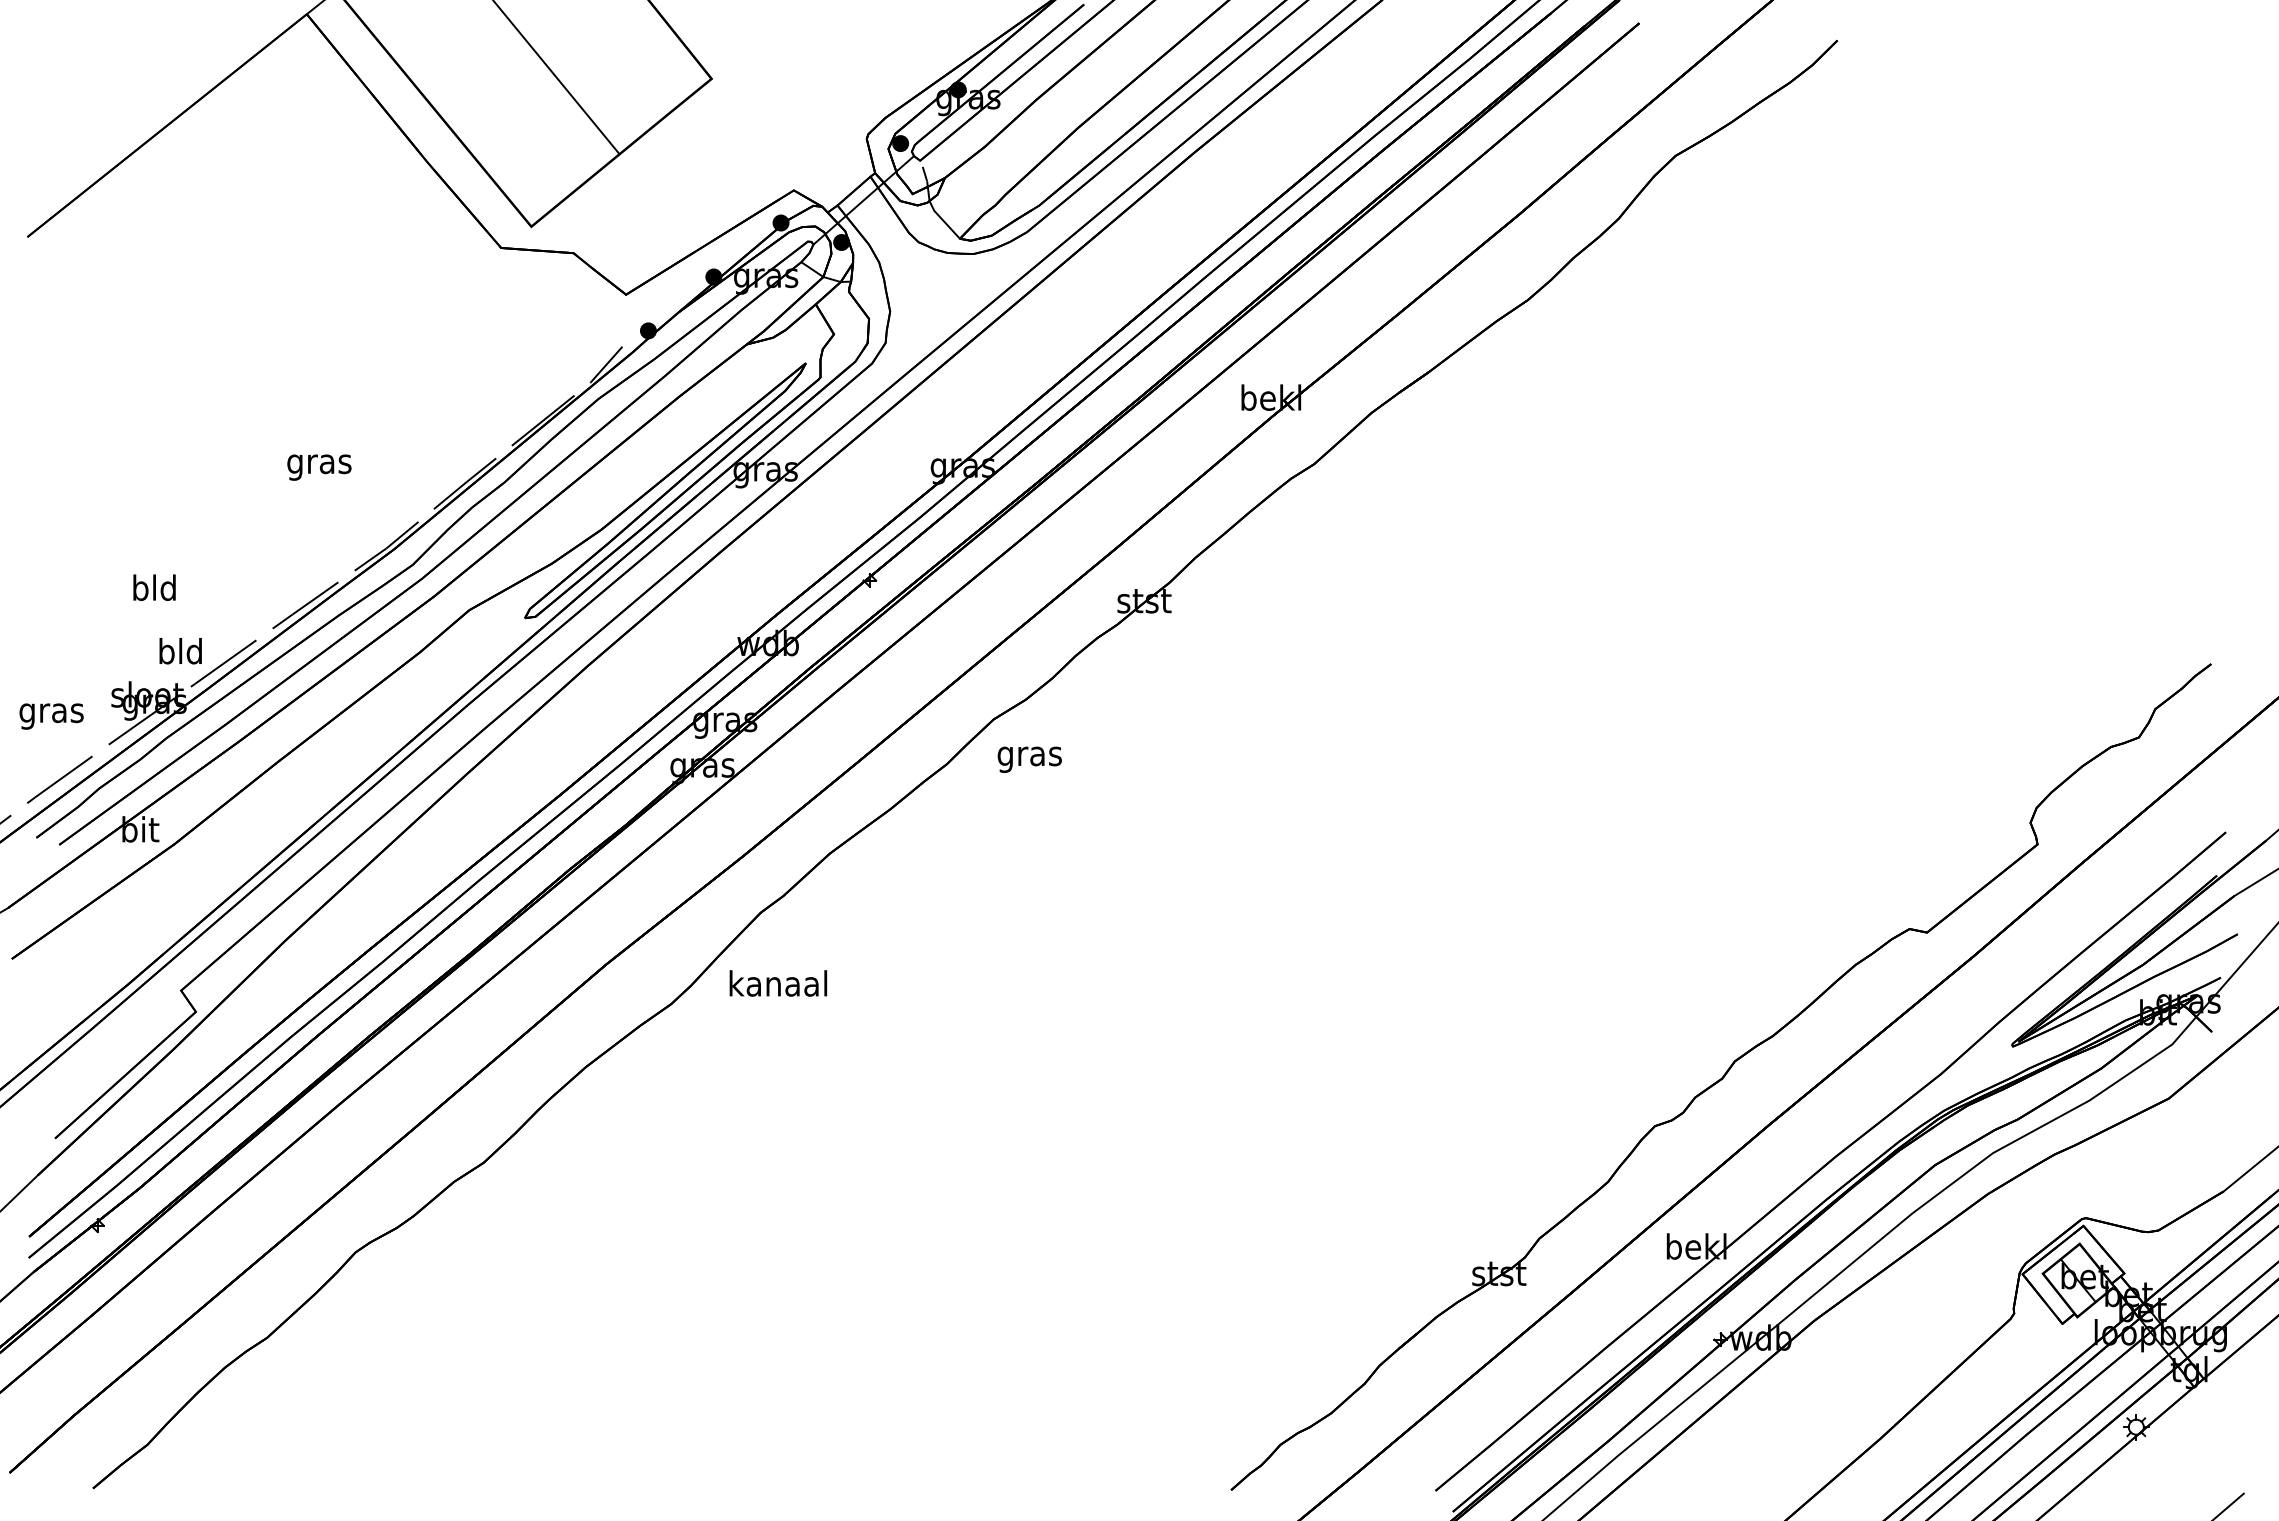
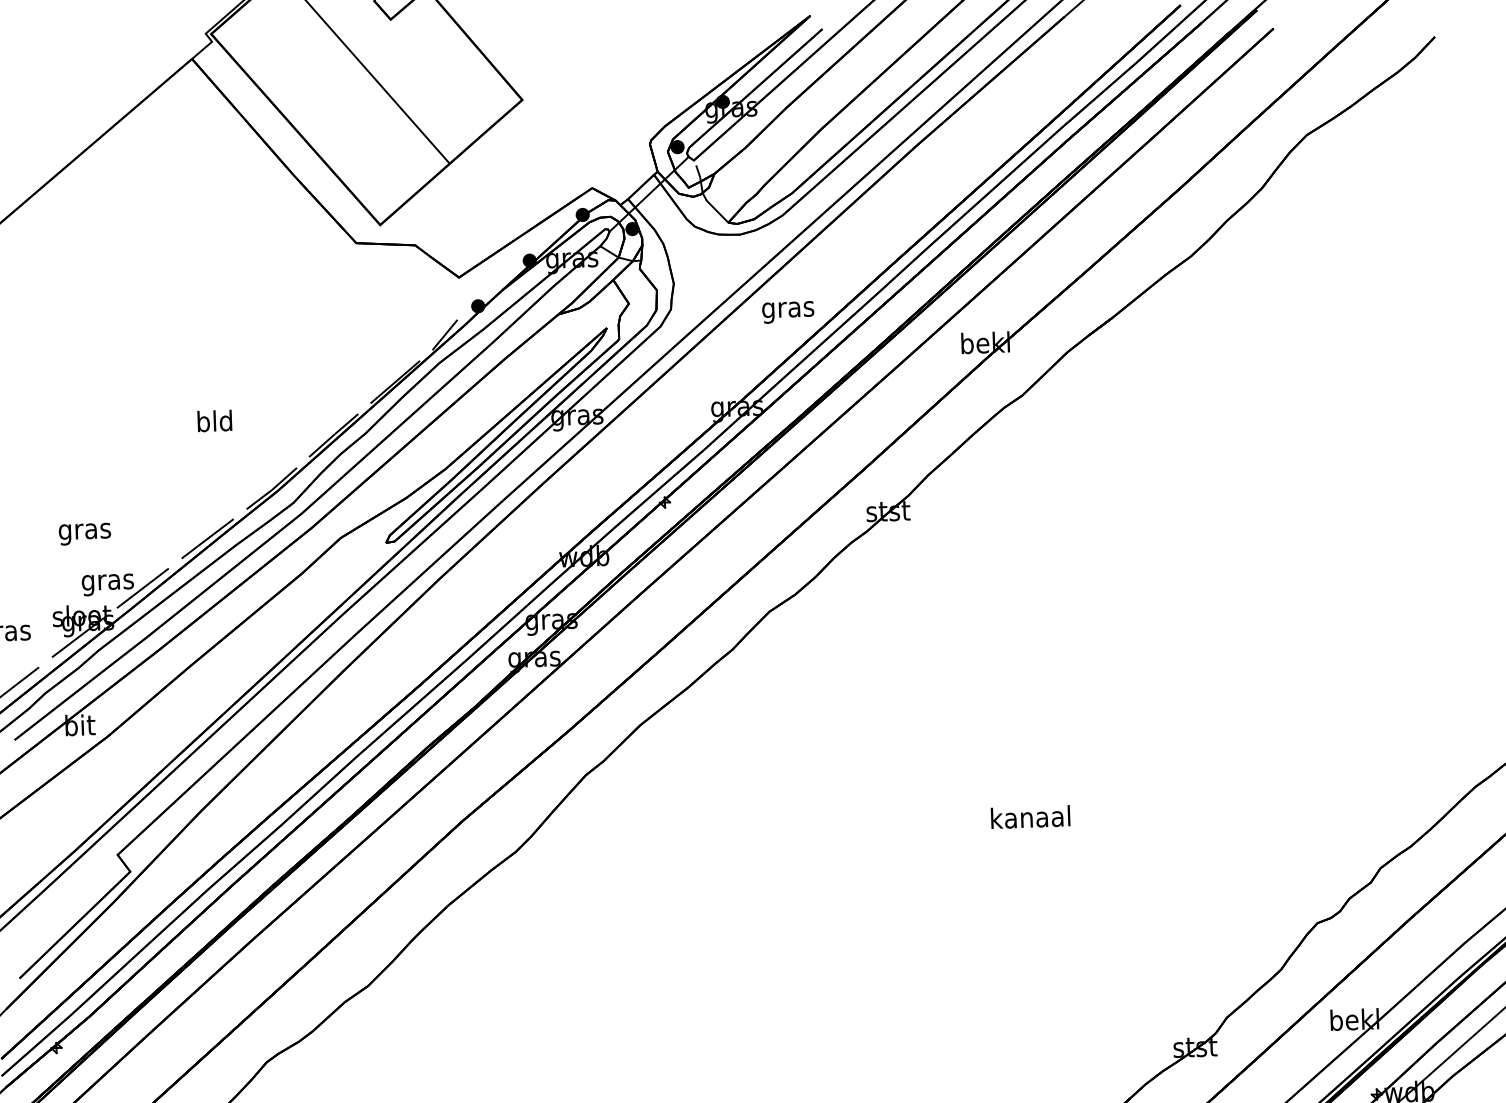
text: (319, 463) -> (215, 423), gras -> bld
text: (154, 590) -> (84, 530), bld -> gras
text: (180, 654) -> (107, 582), bld -> gras
text: (1029, 759) -> (788, 312), moved
text: (778, 983) -> (1030, 817), moved

